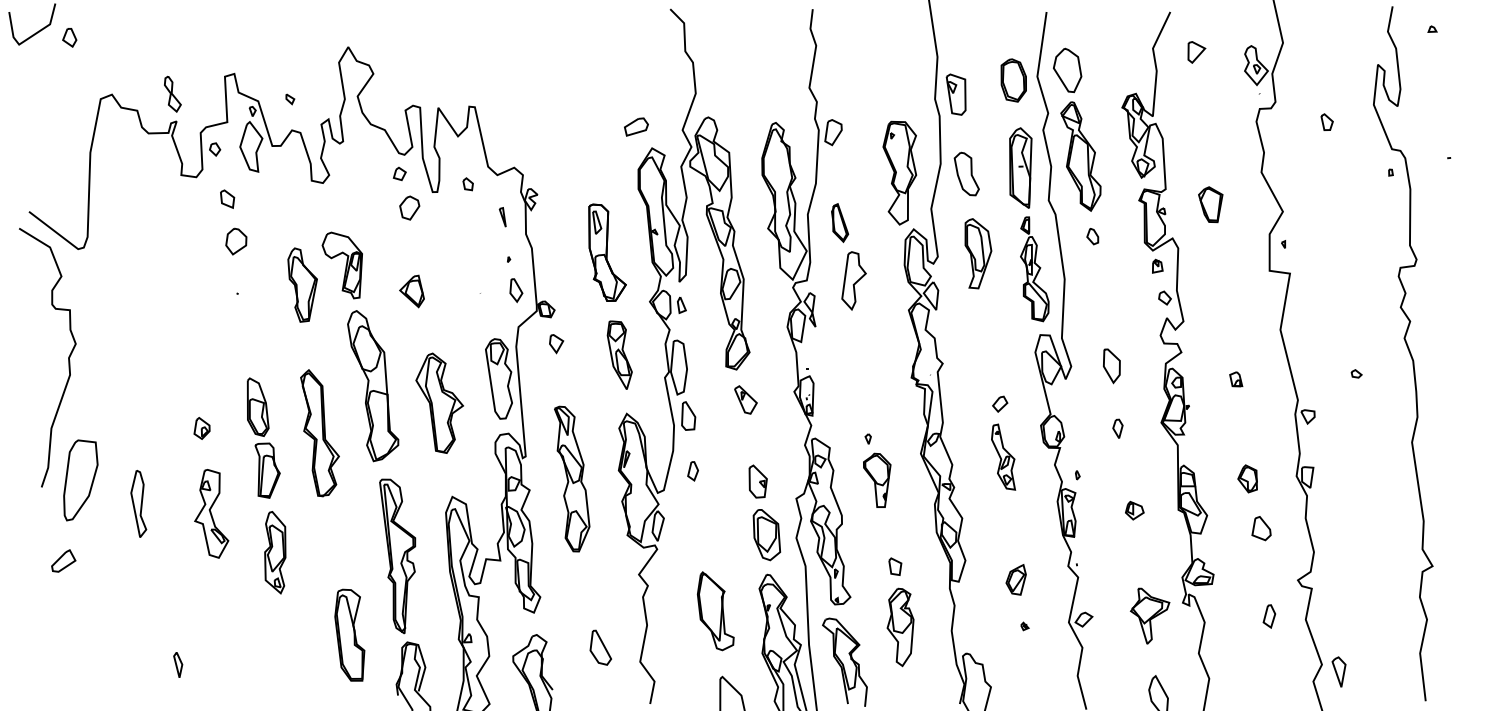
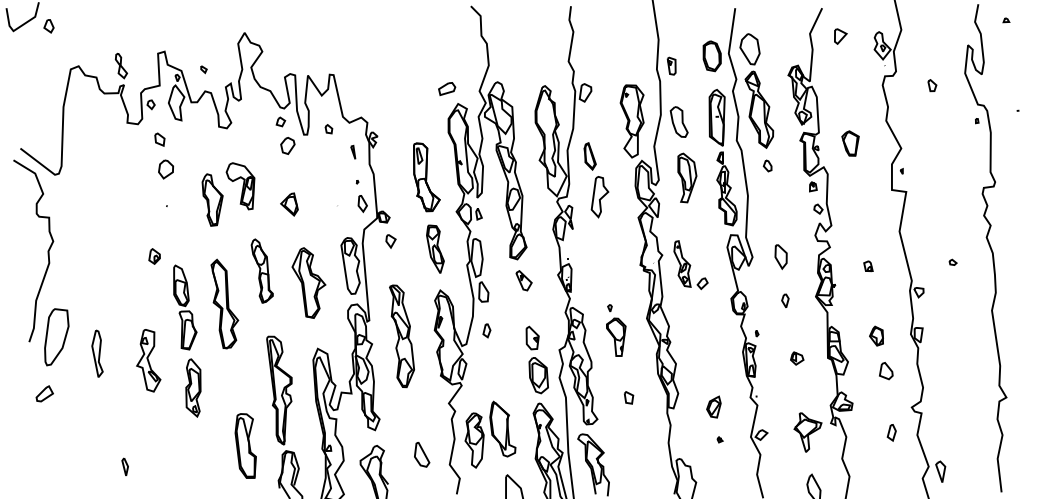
part: (955, 94) -> (671, 66), size x0.6
part: (373, 386) -> (262, 271), size x0.6
part: (201, 428) -> (154, 256), moved
part: (1003, 456) -> (682, 263), moved
part: (900, 627) -> (474, 440), moved

